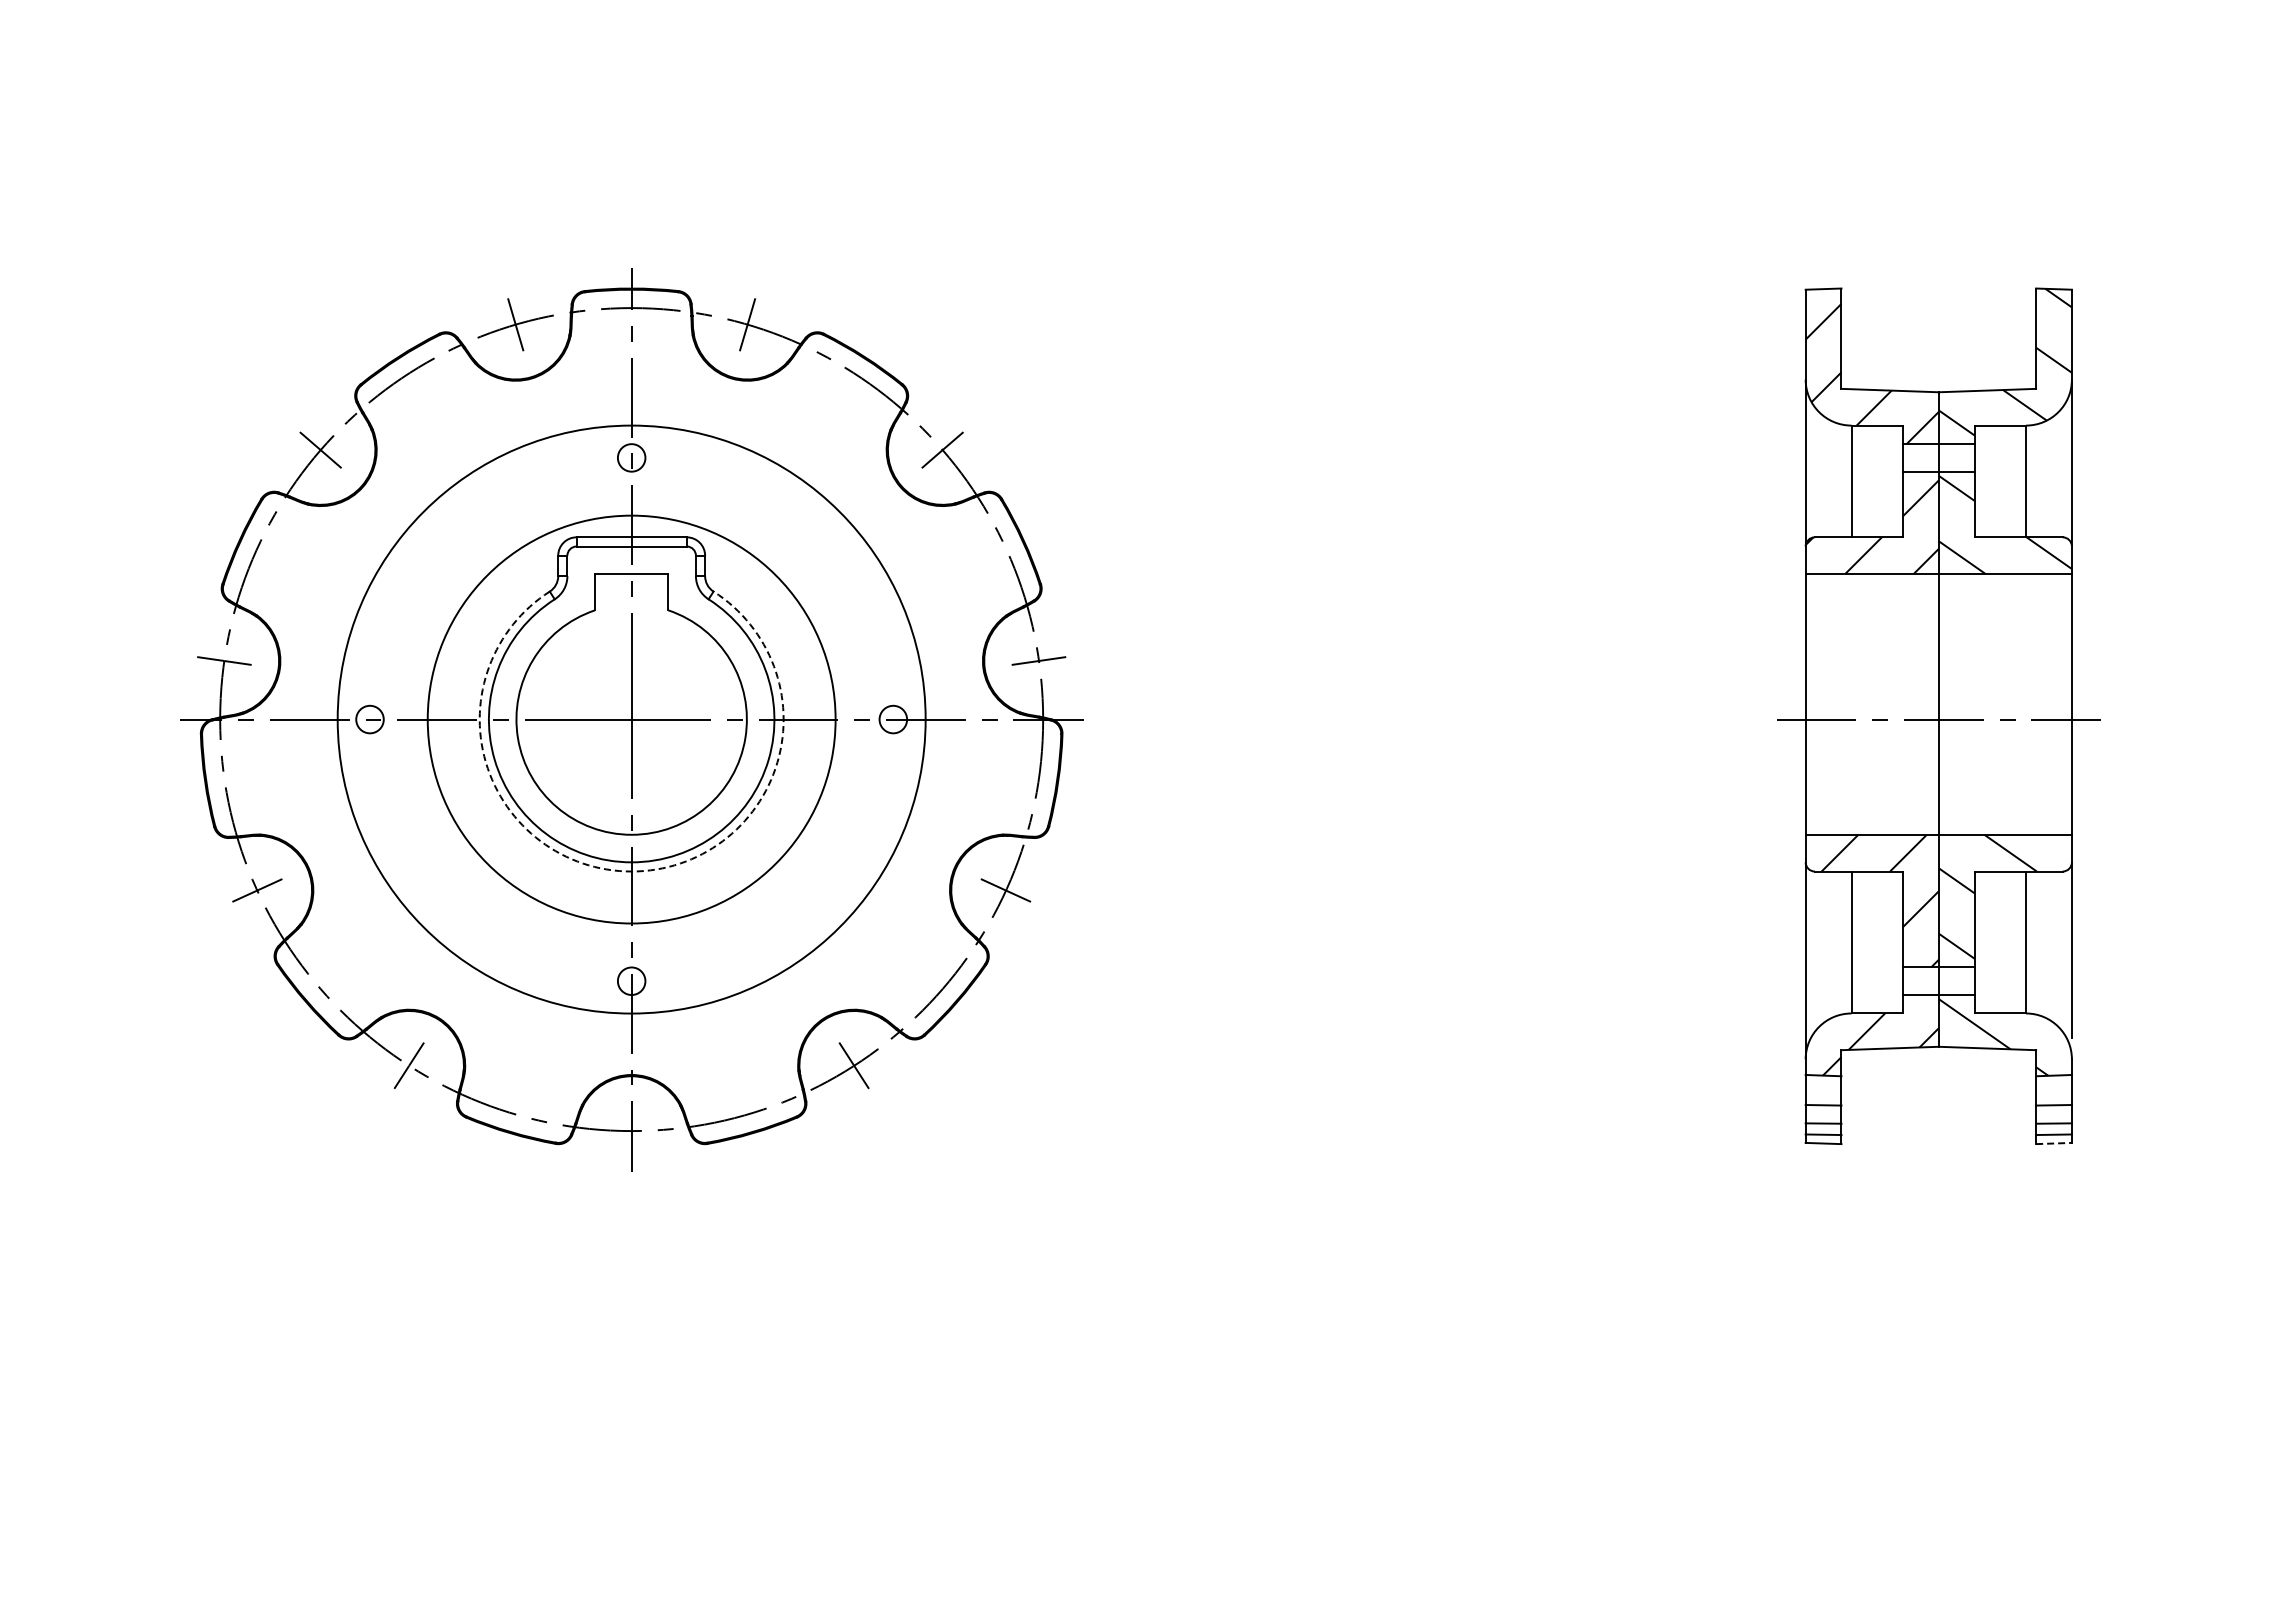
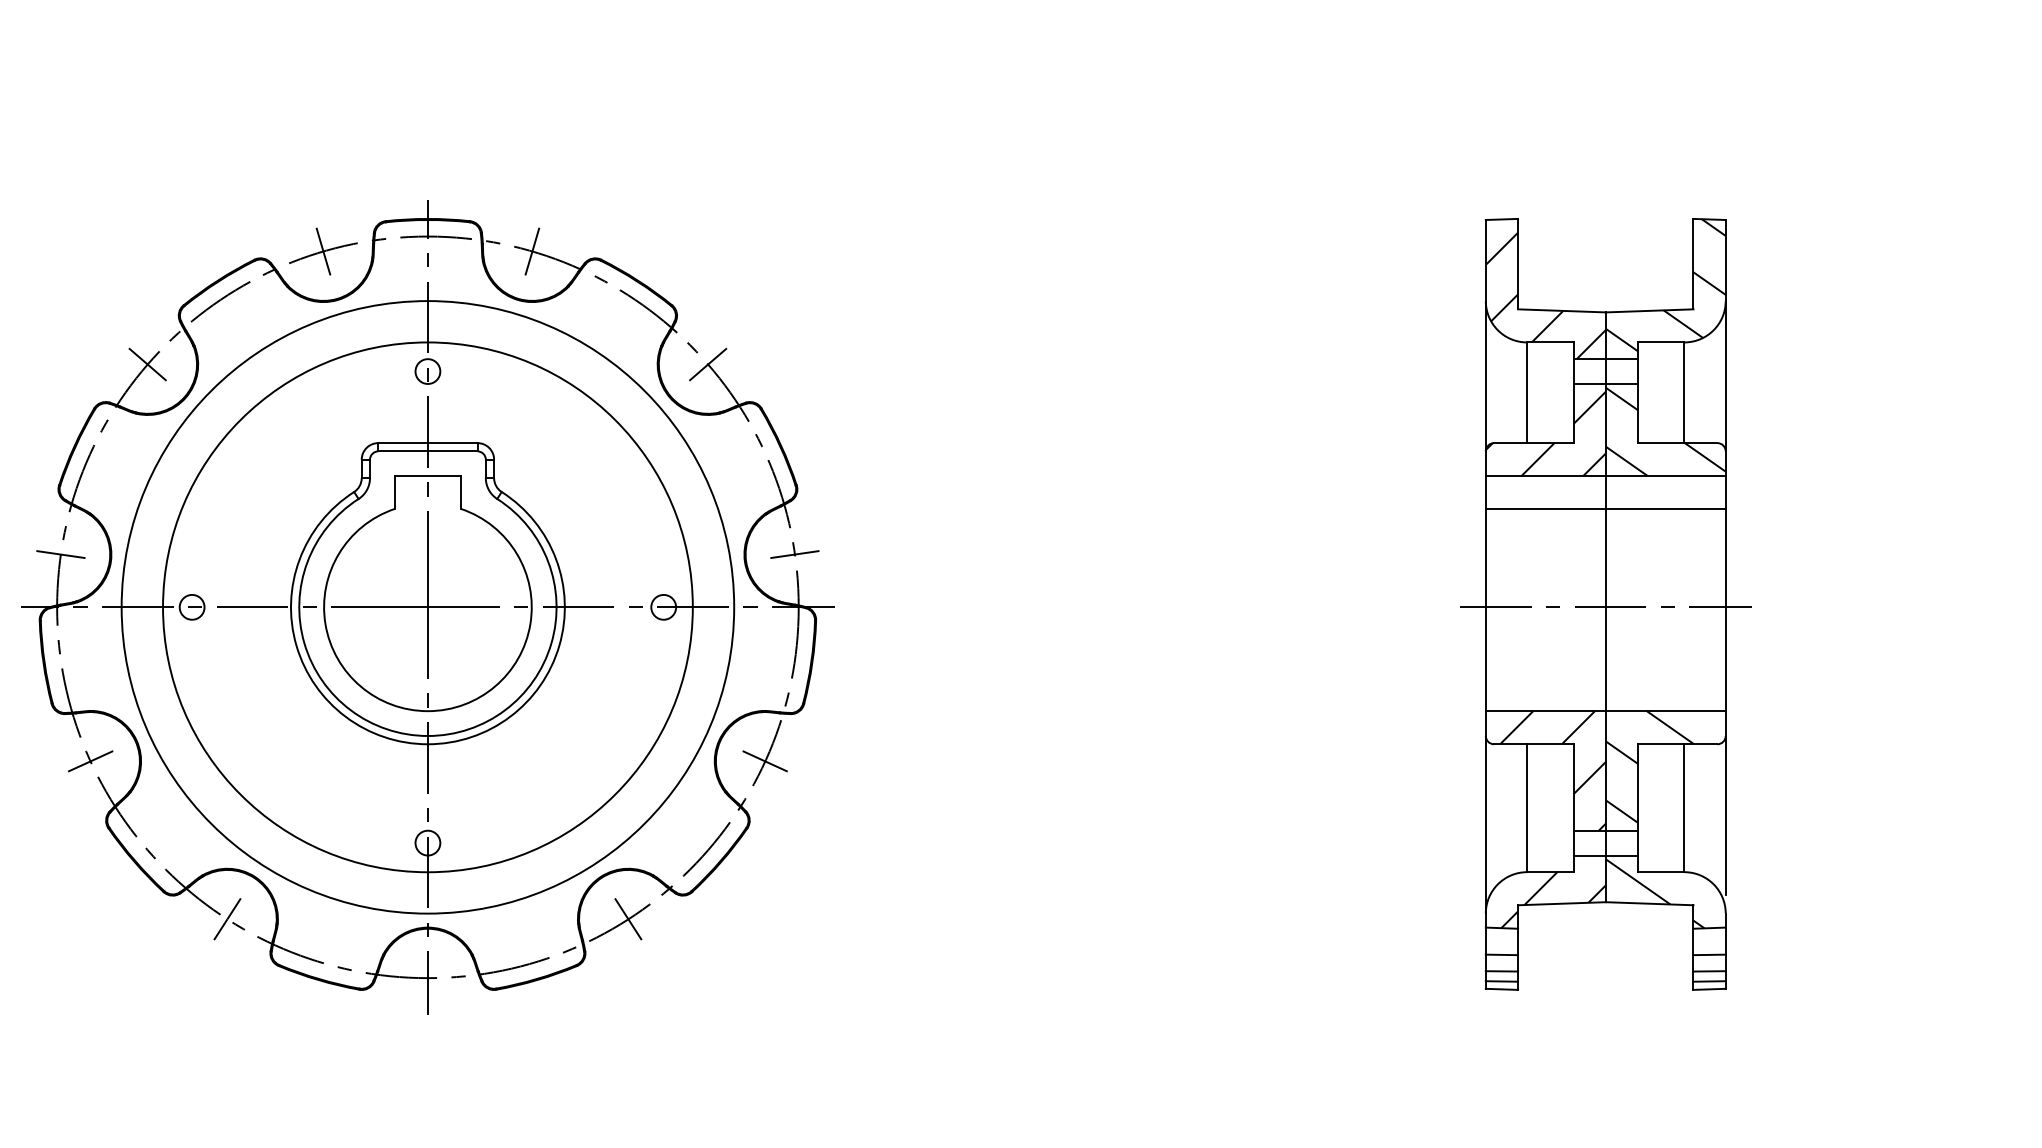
line: (1938, 610) -> (1605, 509), added
circle: (631, 719) -> (427, 607), size x1.67
arc: (631, 871) -> (427, 744), dashed -> solid
line: (2054, 1143) -> (1710, 989), dashed -> solid

